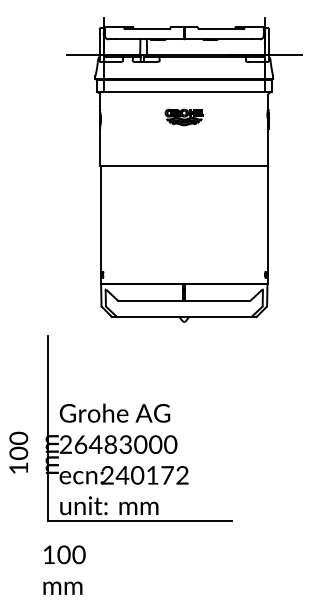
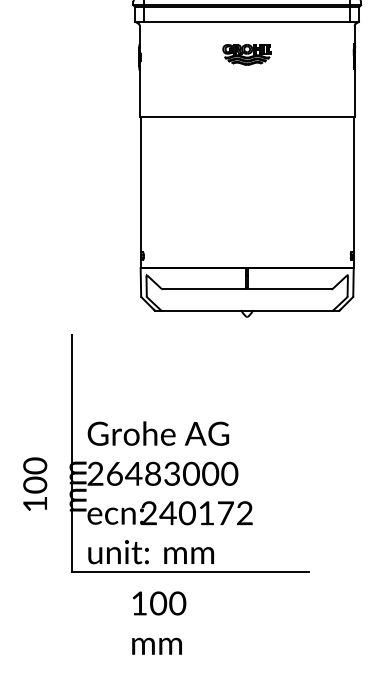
text: (64, 569) -> (159, 622), moved

